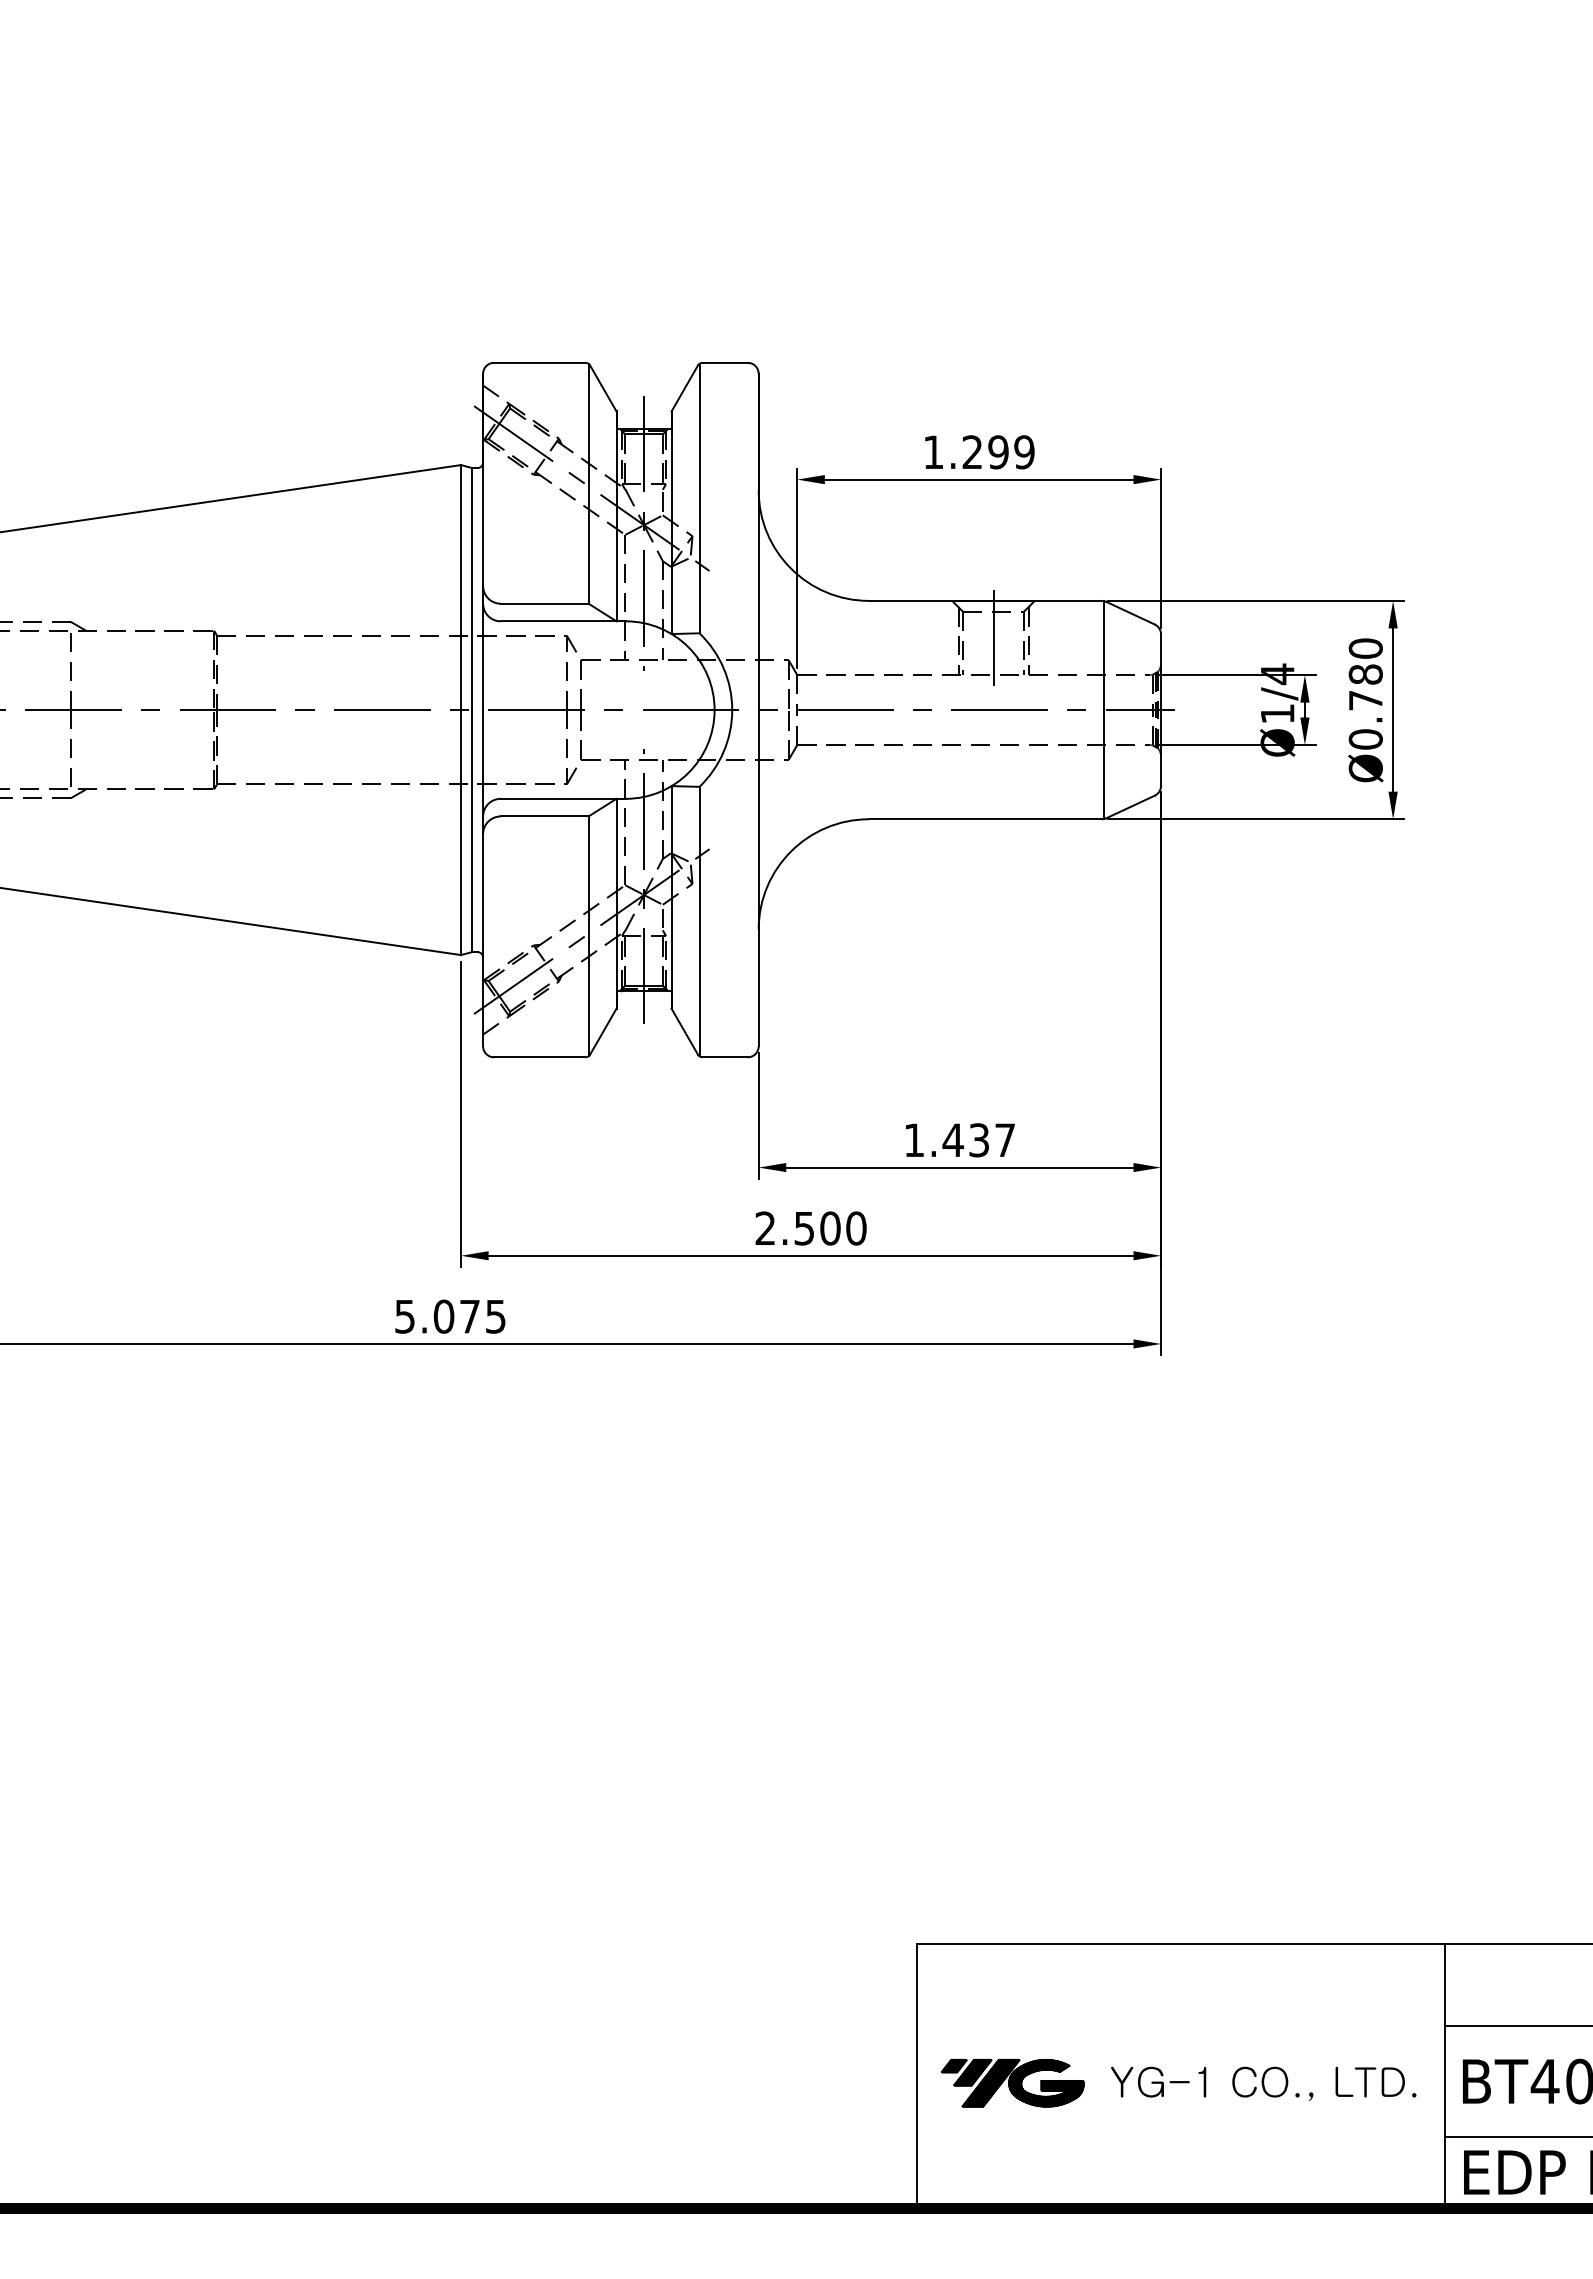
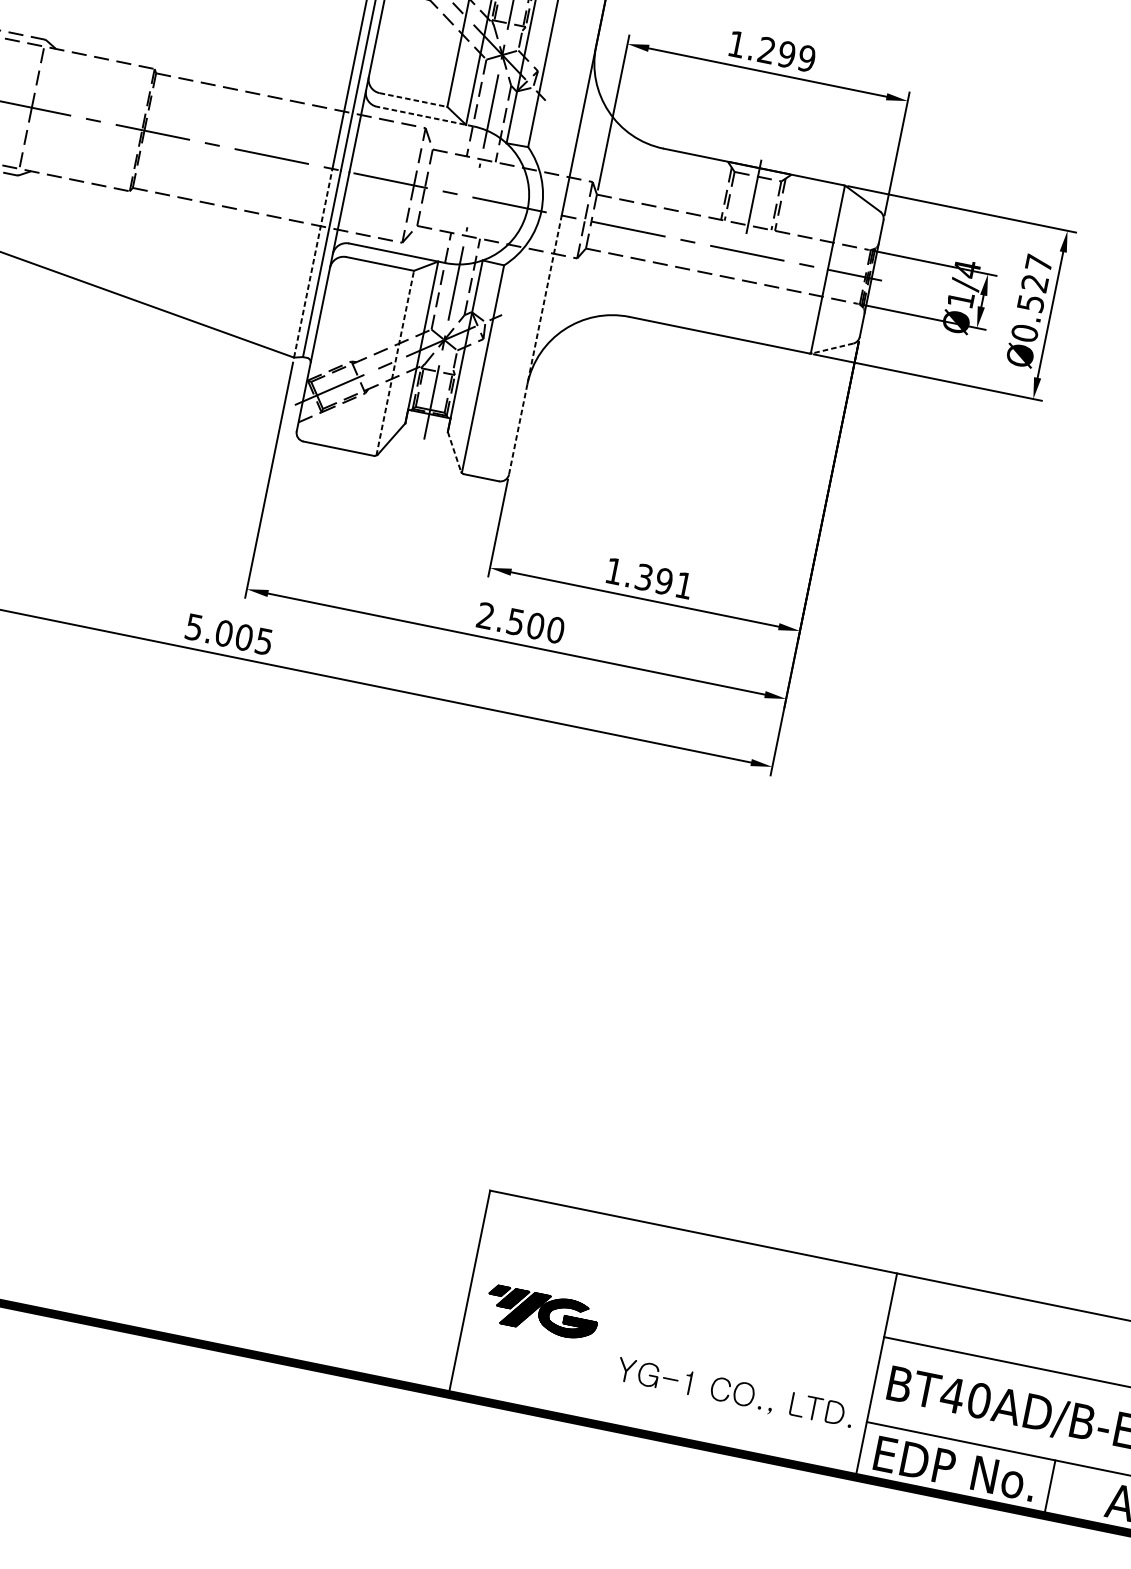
line: (544, 603) -> (413, 99), solid -> dashed
line: (563, 621) -> (425, 116), solid -> dashed
text: (1365, 674) -> (1034, 283), Ø0.780 -> Ø0.527
line: (1130, 806) -> (833, 348), solid -> dashed
line: (461, 832) -> (313, 263), solid -> dashed
line: (758, 877) -> (535, 344), solid -> dashed
line: (588, 936) -> (395, 363), solid -> dashed
line: (685, 1032) -> (454, 452), solid -> dashed
text: (978, 1140) -> (663, 581), 1.437 -> 1.391
text: (469, 1316) -> (243, 637), 5.075 -> 5.005
text: (1263, 2083) -> (735, 1393), moved

